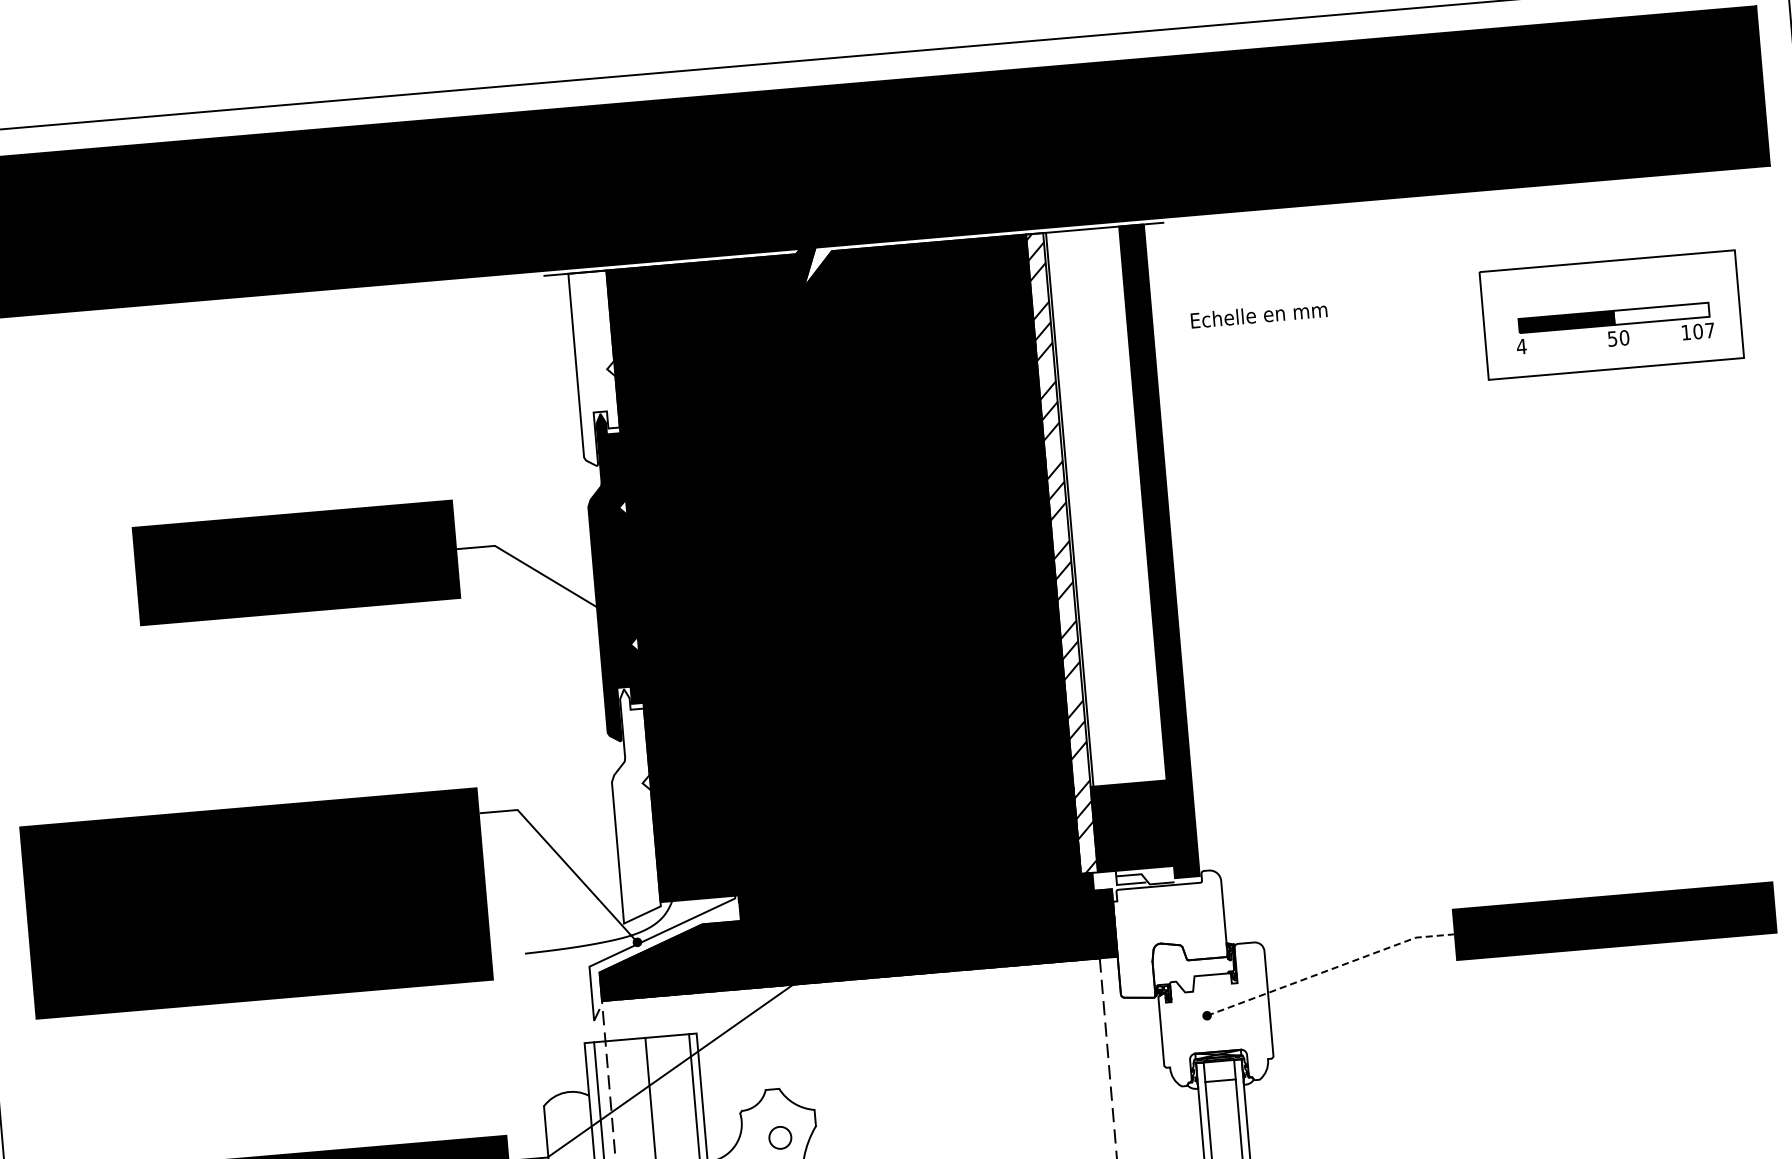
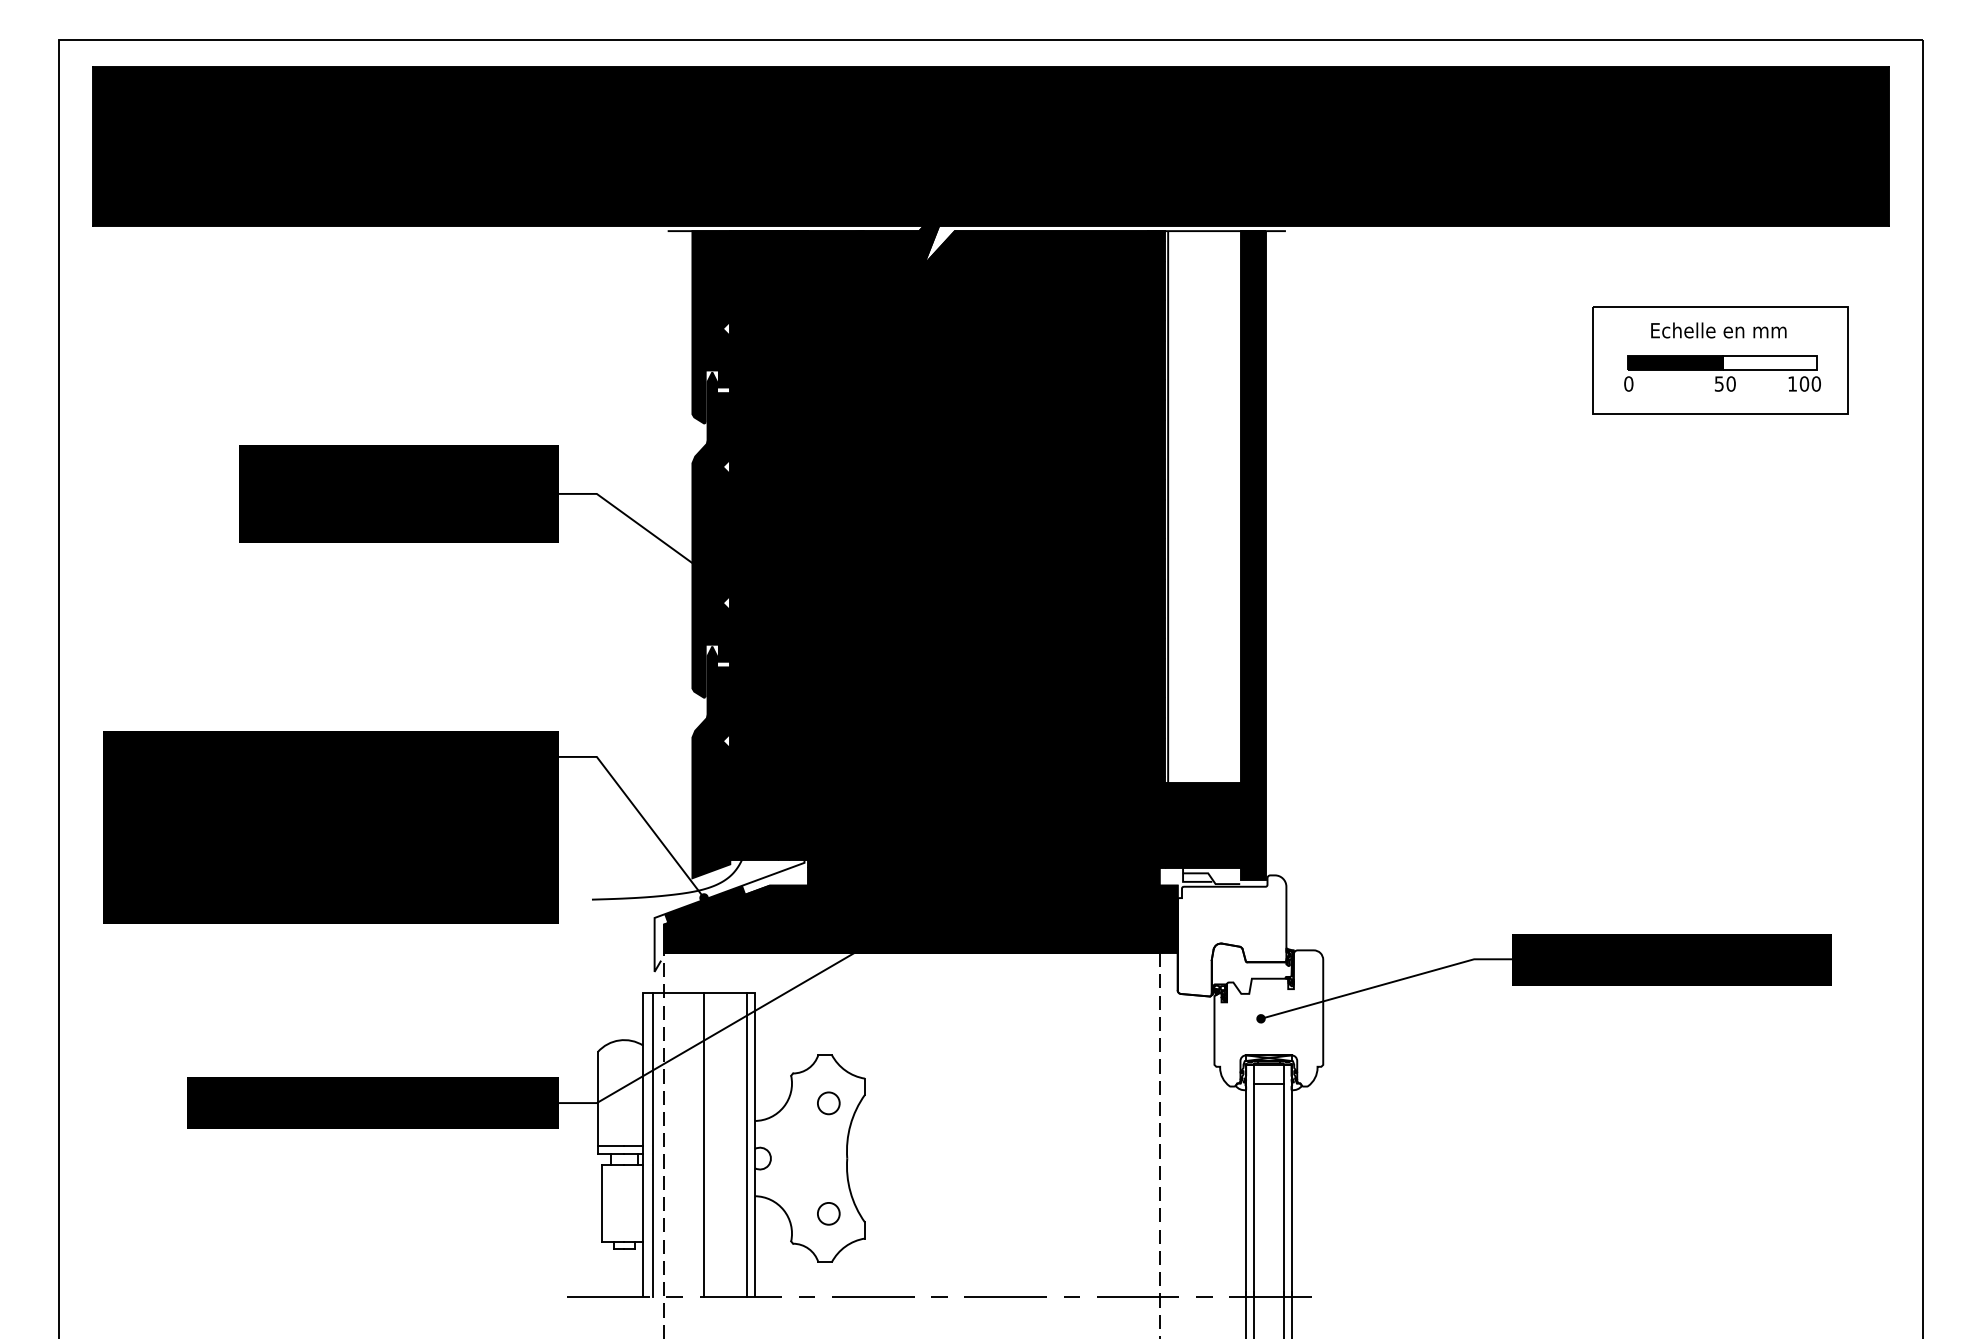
text: (1258, 315) -> (1718, 330), moved
text: (1709, 330) -> (1815, 383), 107 -> 100
text: (1521, 346) -> (1628, 383), 4 -> 0
fill: (595, 368) -> (711, 327), added
fill: (1061, 553) -> (1156, 549), added
fill: (633, 805) -> (711, 762), added
fill: (639, 948) -> (705, 904), added
line: (1330, 969) -> (1386, 983), dashed -> solid

